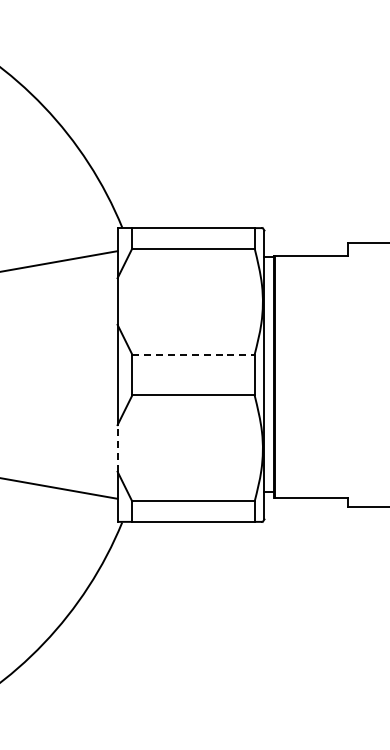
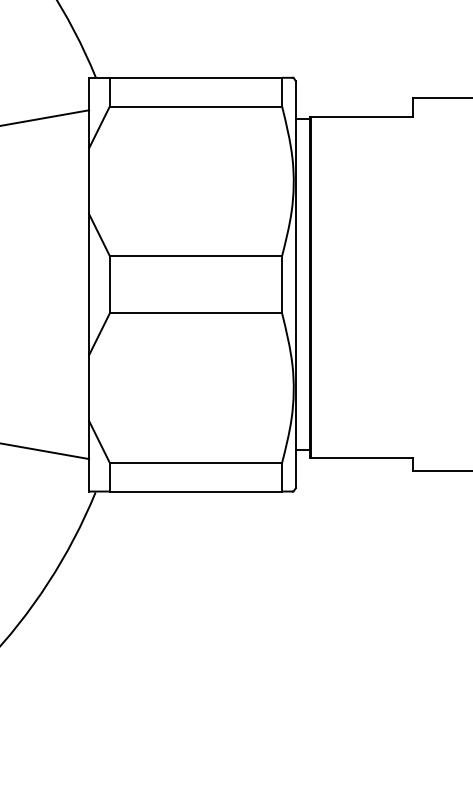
line: (193, 354) -> (195, 255), dashed -> solid
line: (117, 447) -> (88, 386), dashed -> solid

